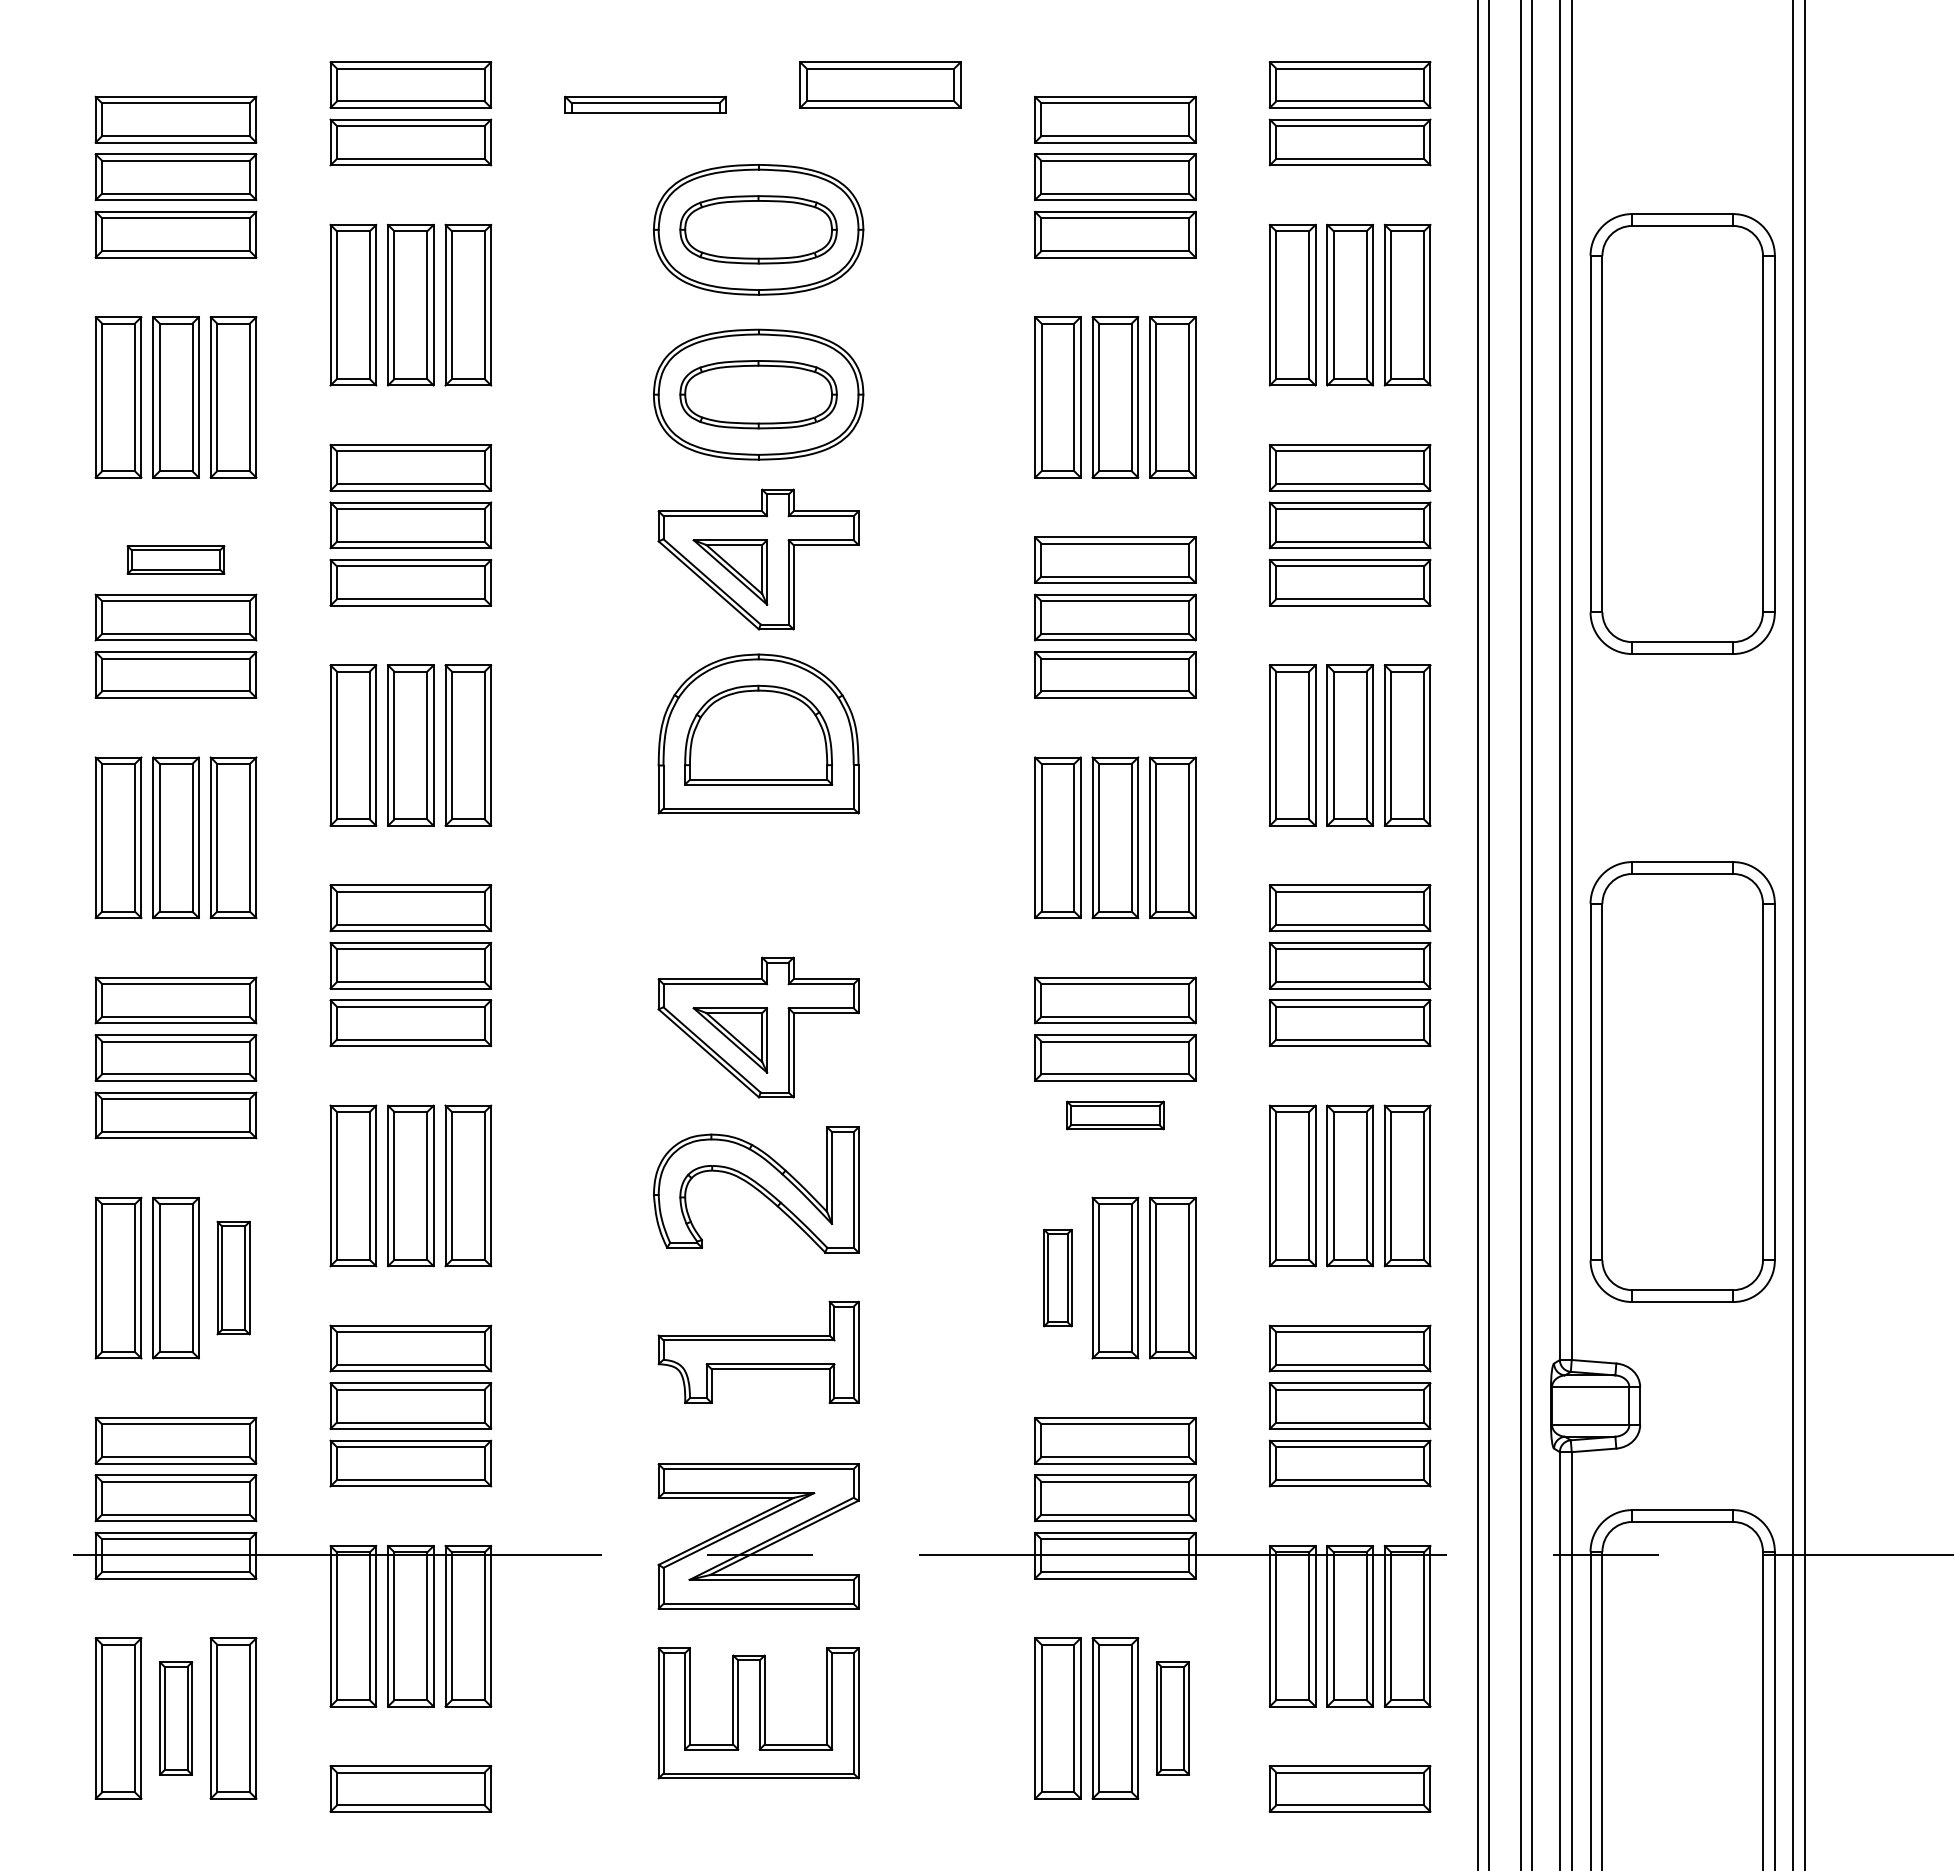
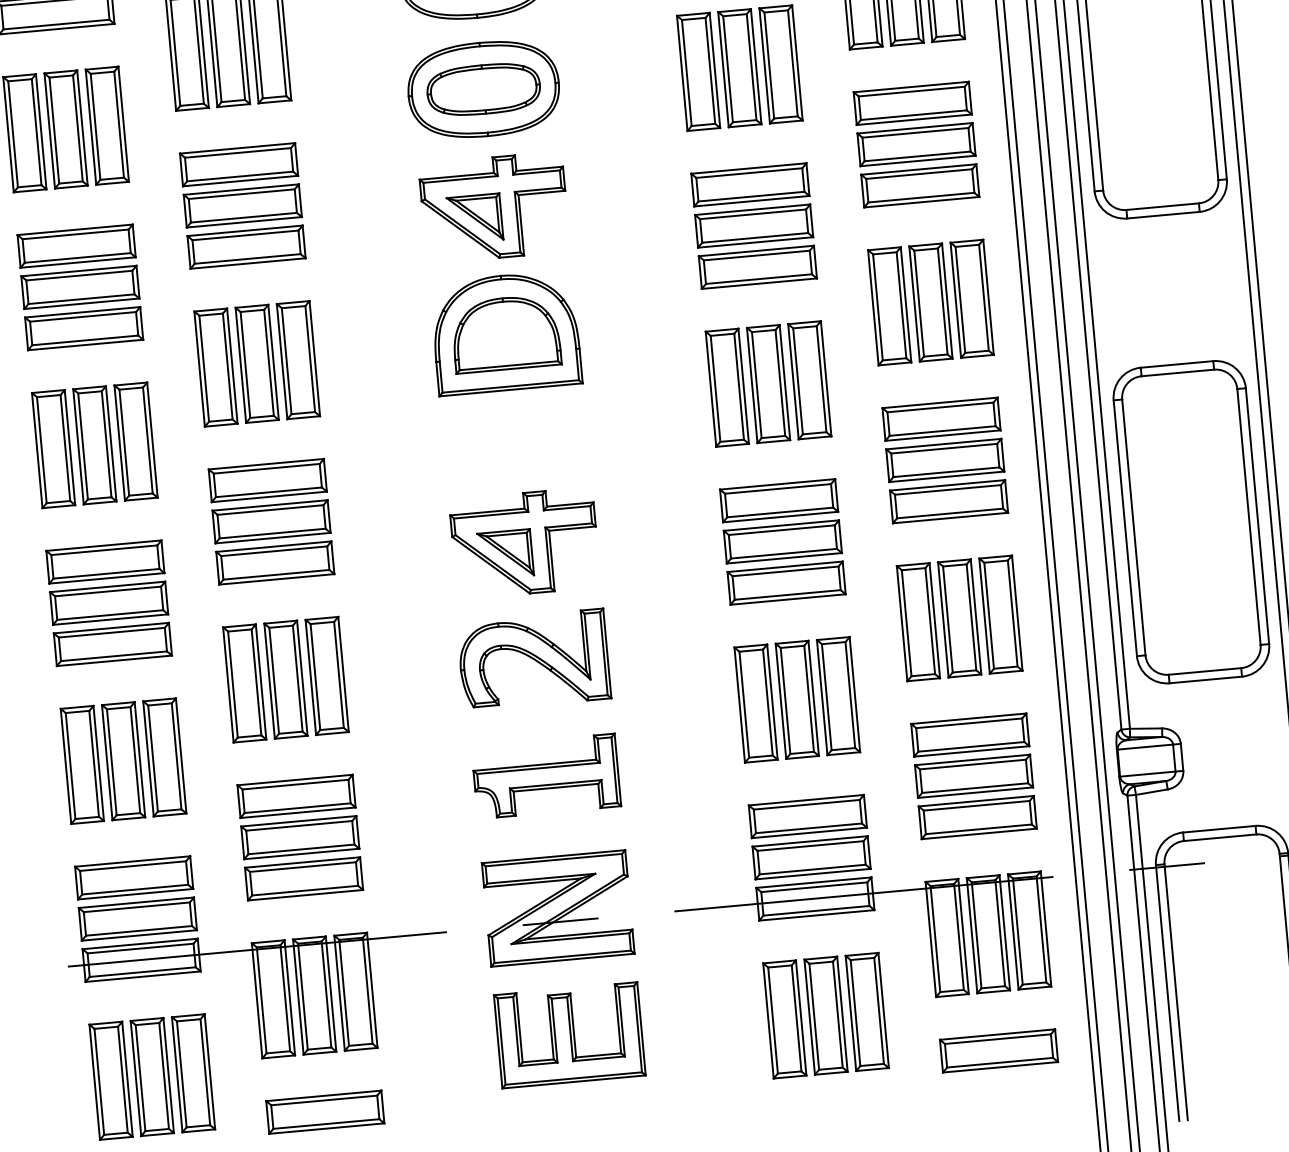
part: (175, 559) -> (76, 245), size x1.67
part: (1115, 1115) -> (786, 583), size x1.67
part: (233, 1277) -> (164, 756), size x1.43
part: (1057, 1277) -> (755, 703), size x1.67
part: (175, 1718) -> (151, 1077), size x1.43
part: (1172, 1718) -> (867, 1011), size x1.43

